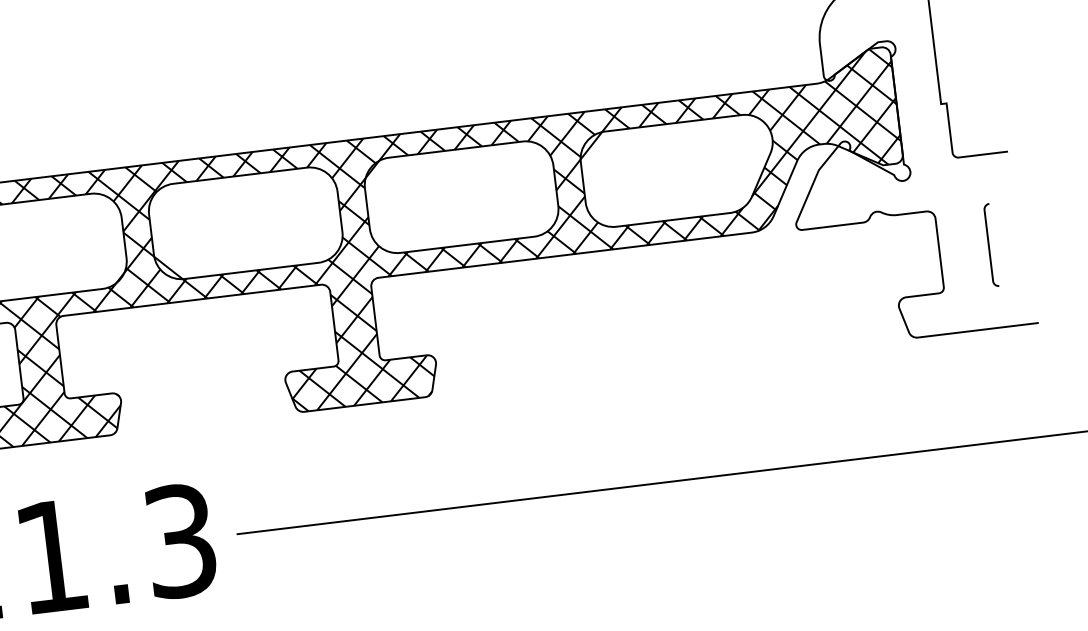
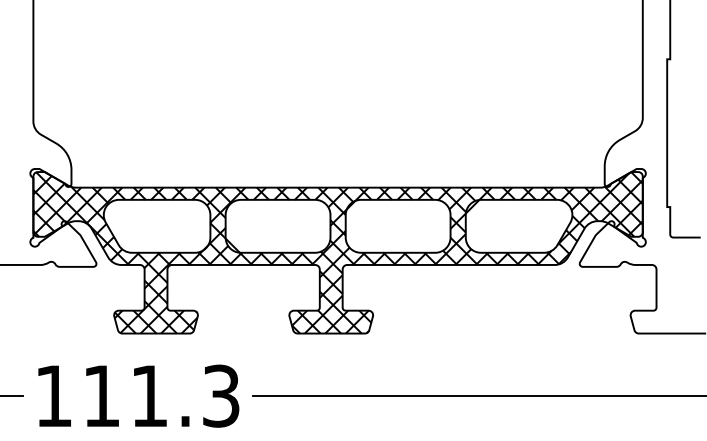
curve: (989, 244) -> (684, 287), removed

